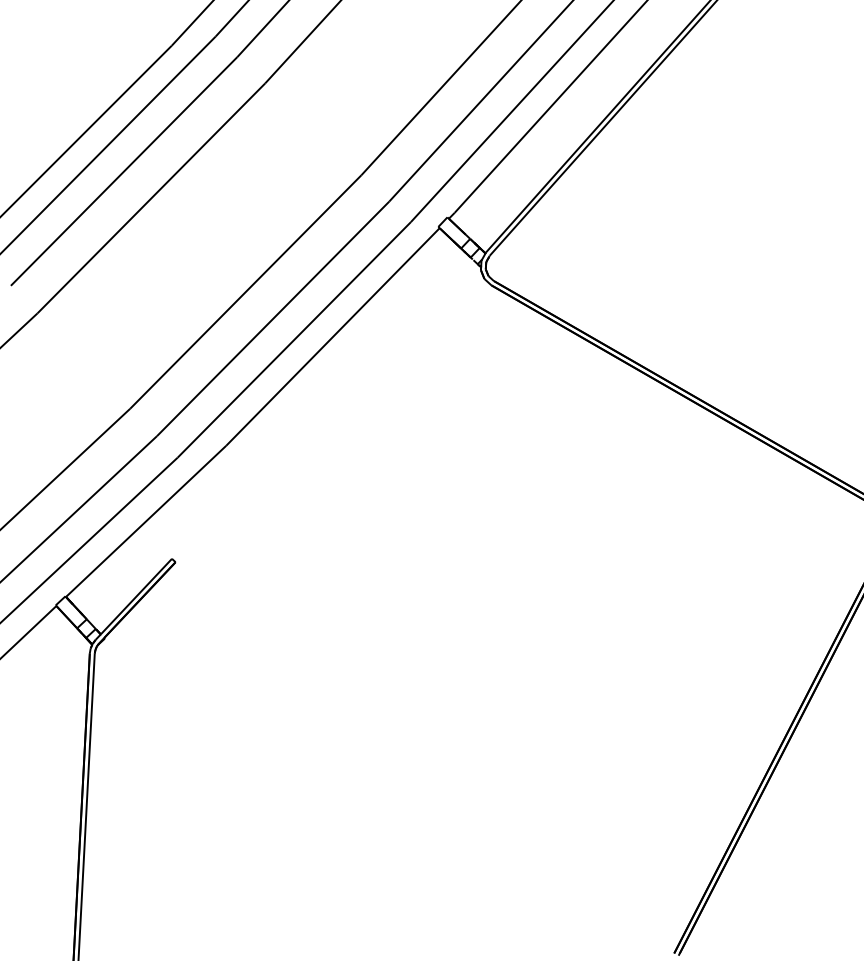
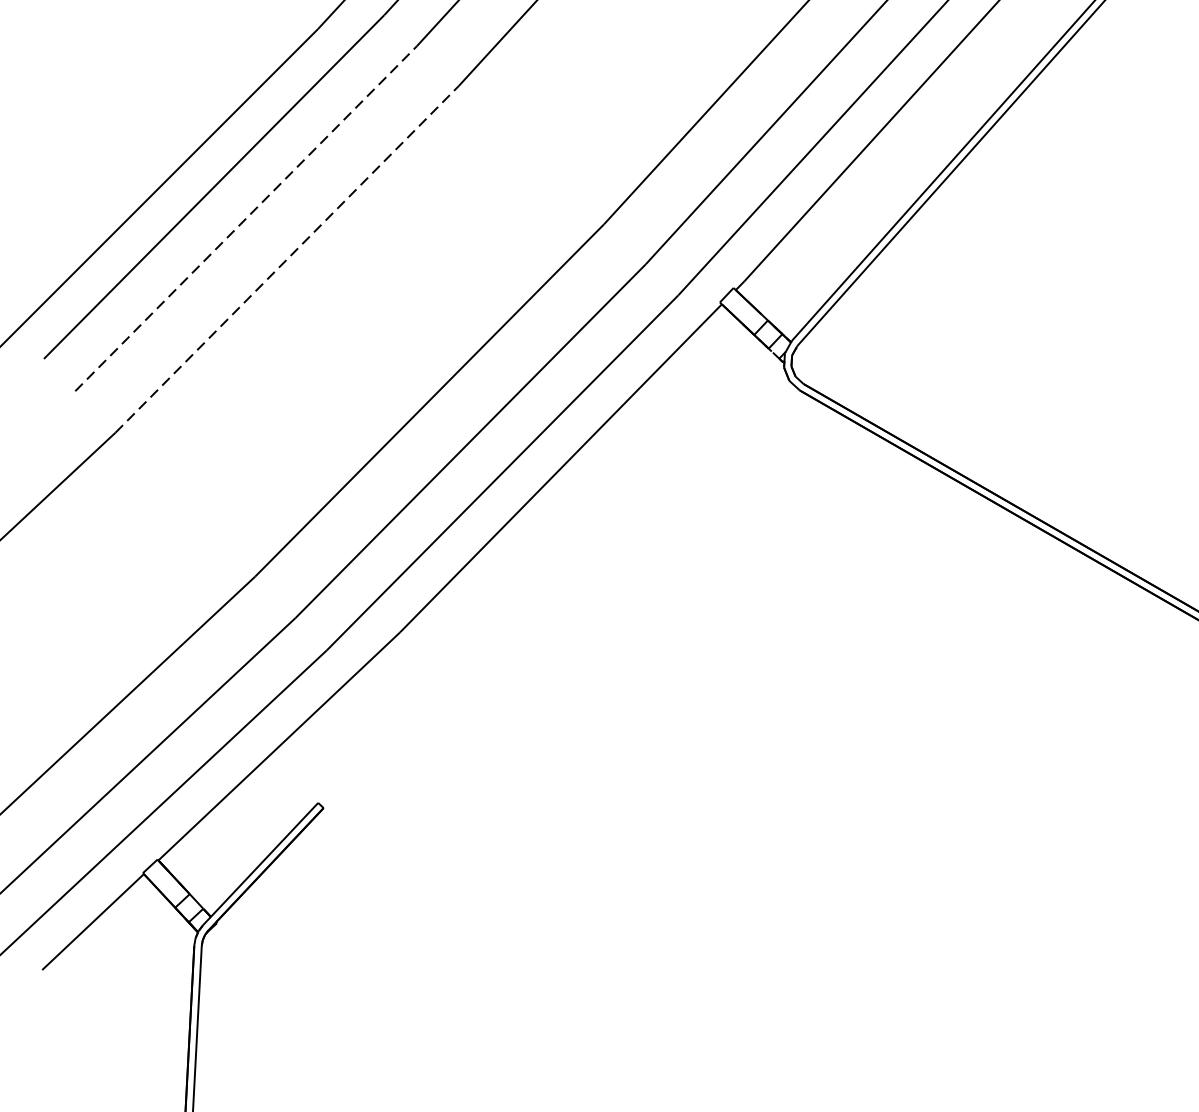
line: (124, 171) -> (246, 218), solid -> dashed
line: (151, 198) -> (287, 259), solid -> dashed

